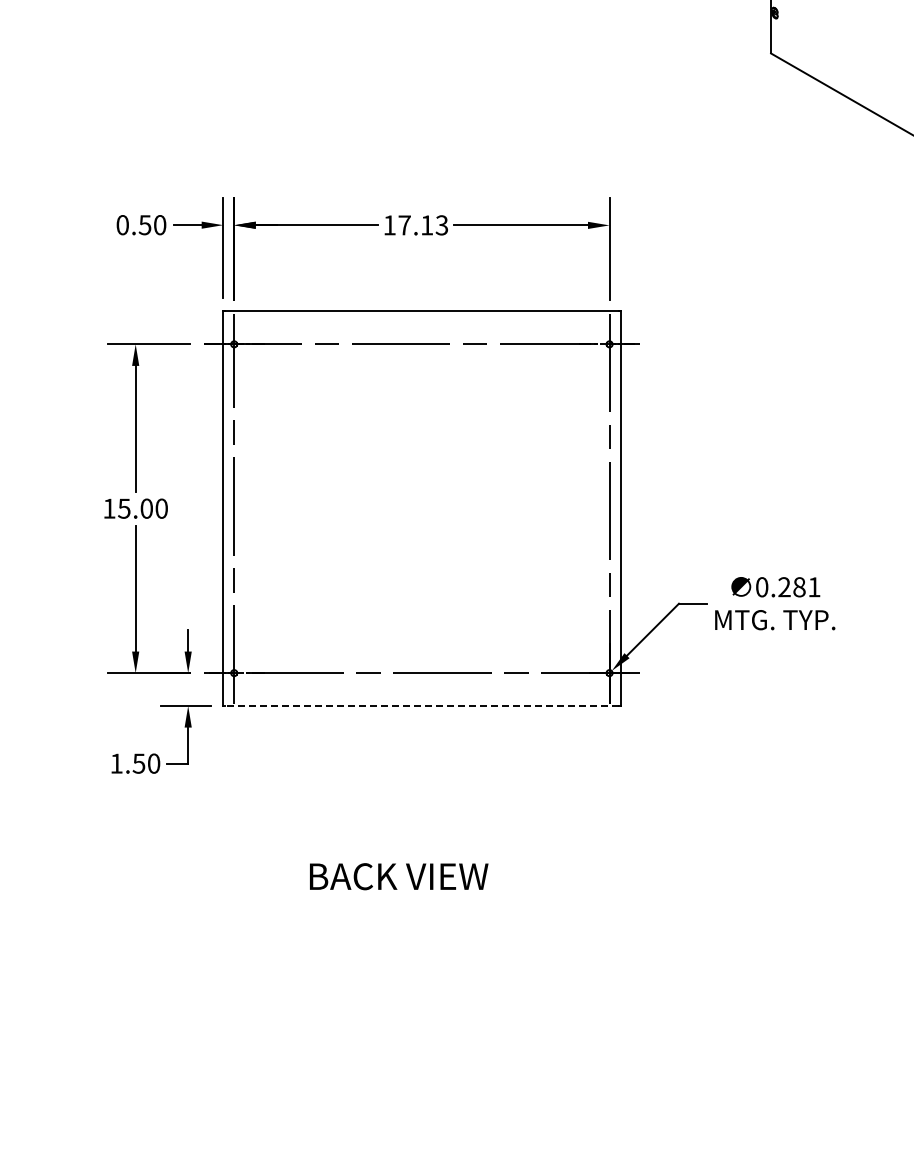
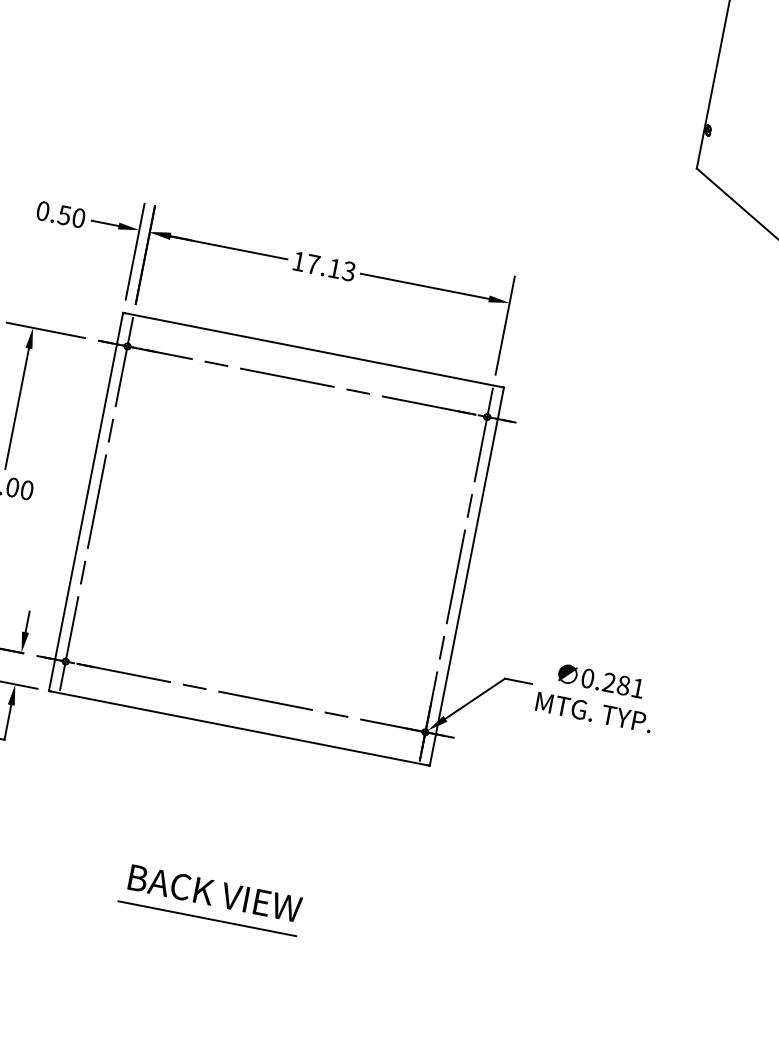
line: (421, 706) -> (238, 728), dashed -> solid
text: (399, 876) -> (215, 893), moved
line: (426, 903) -> (206, 918), added

